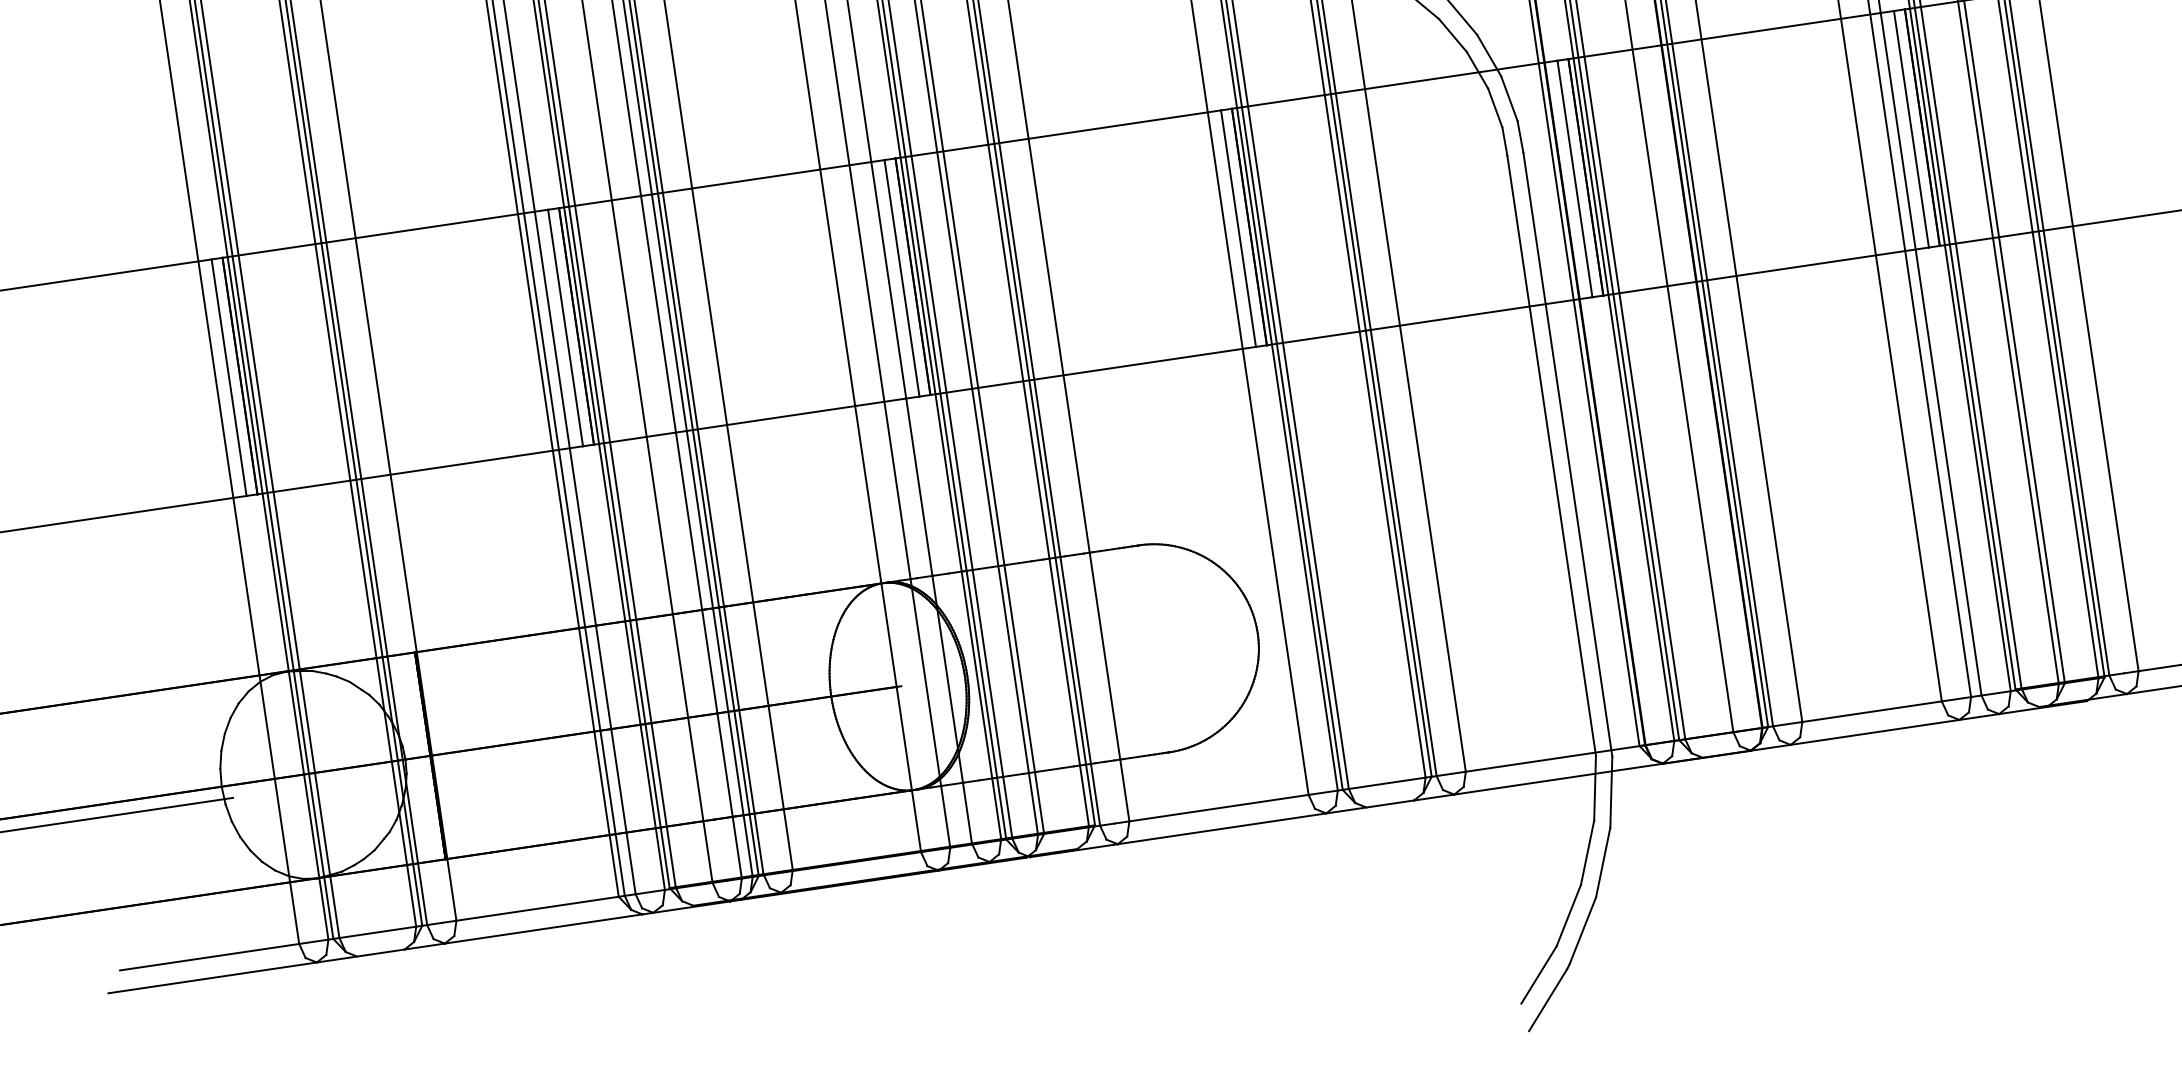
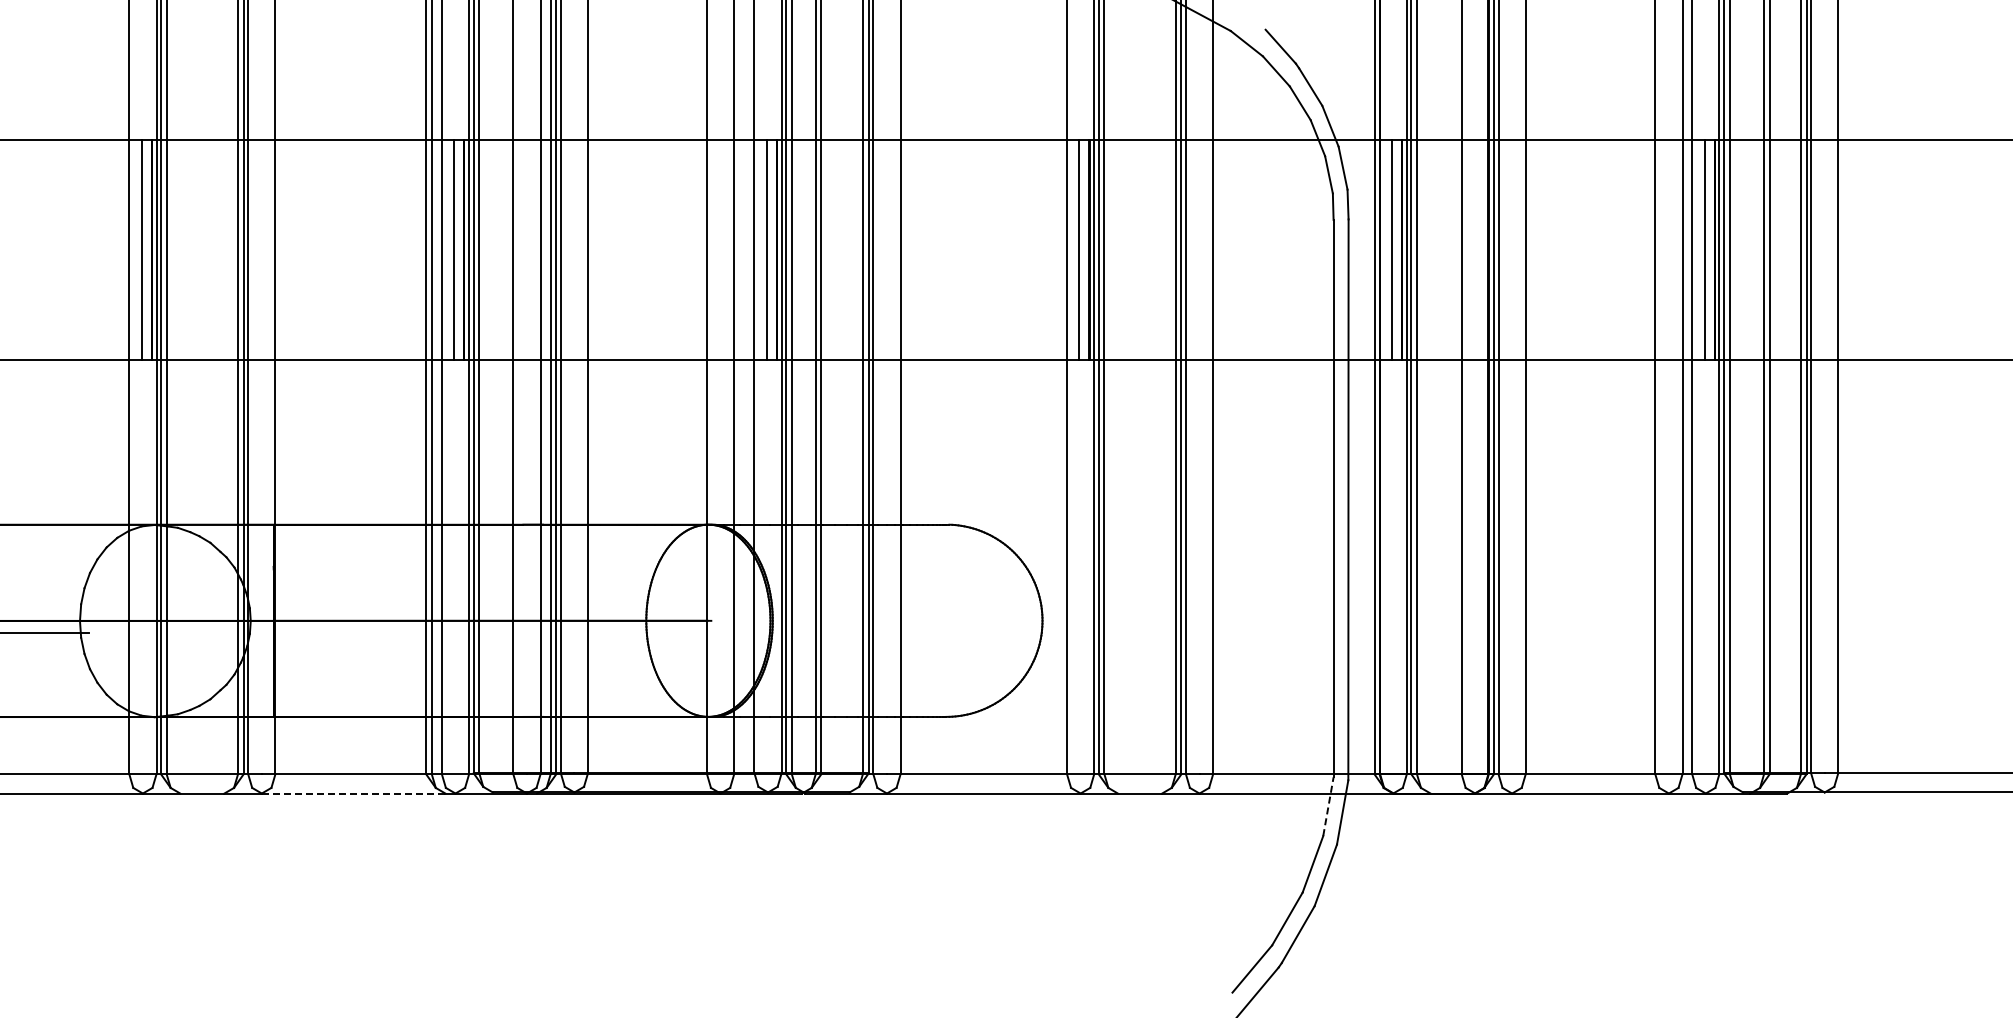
line: (1595, 788) -> (1328, 806), solid -> dashed
line: (543, 928) -> (353, 793), solid -> dashed

